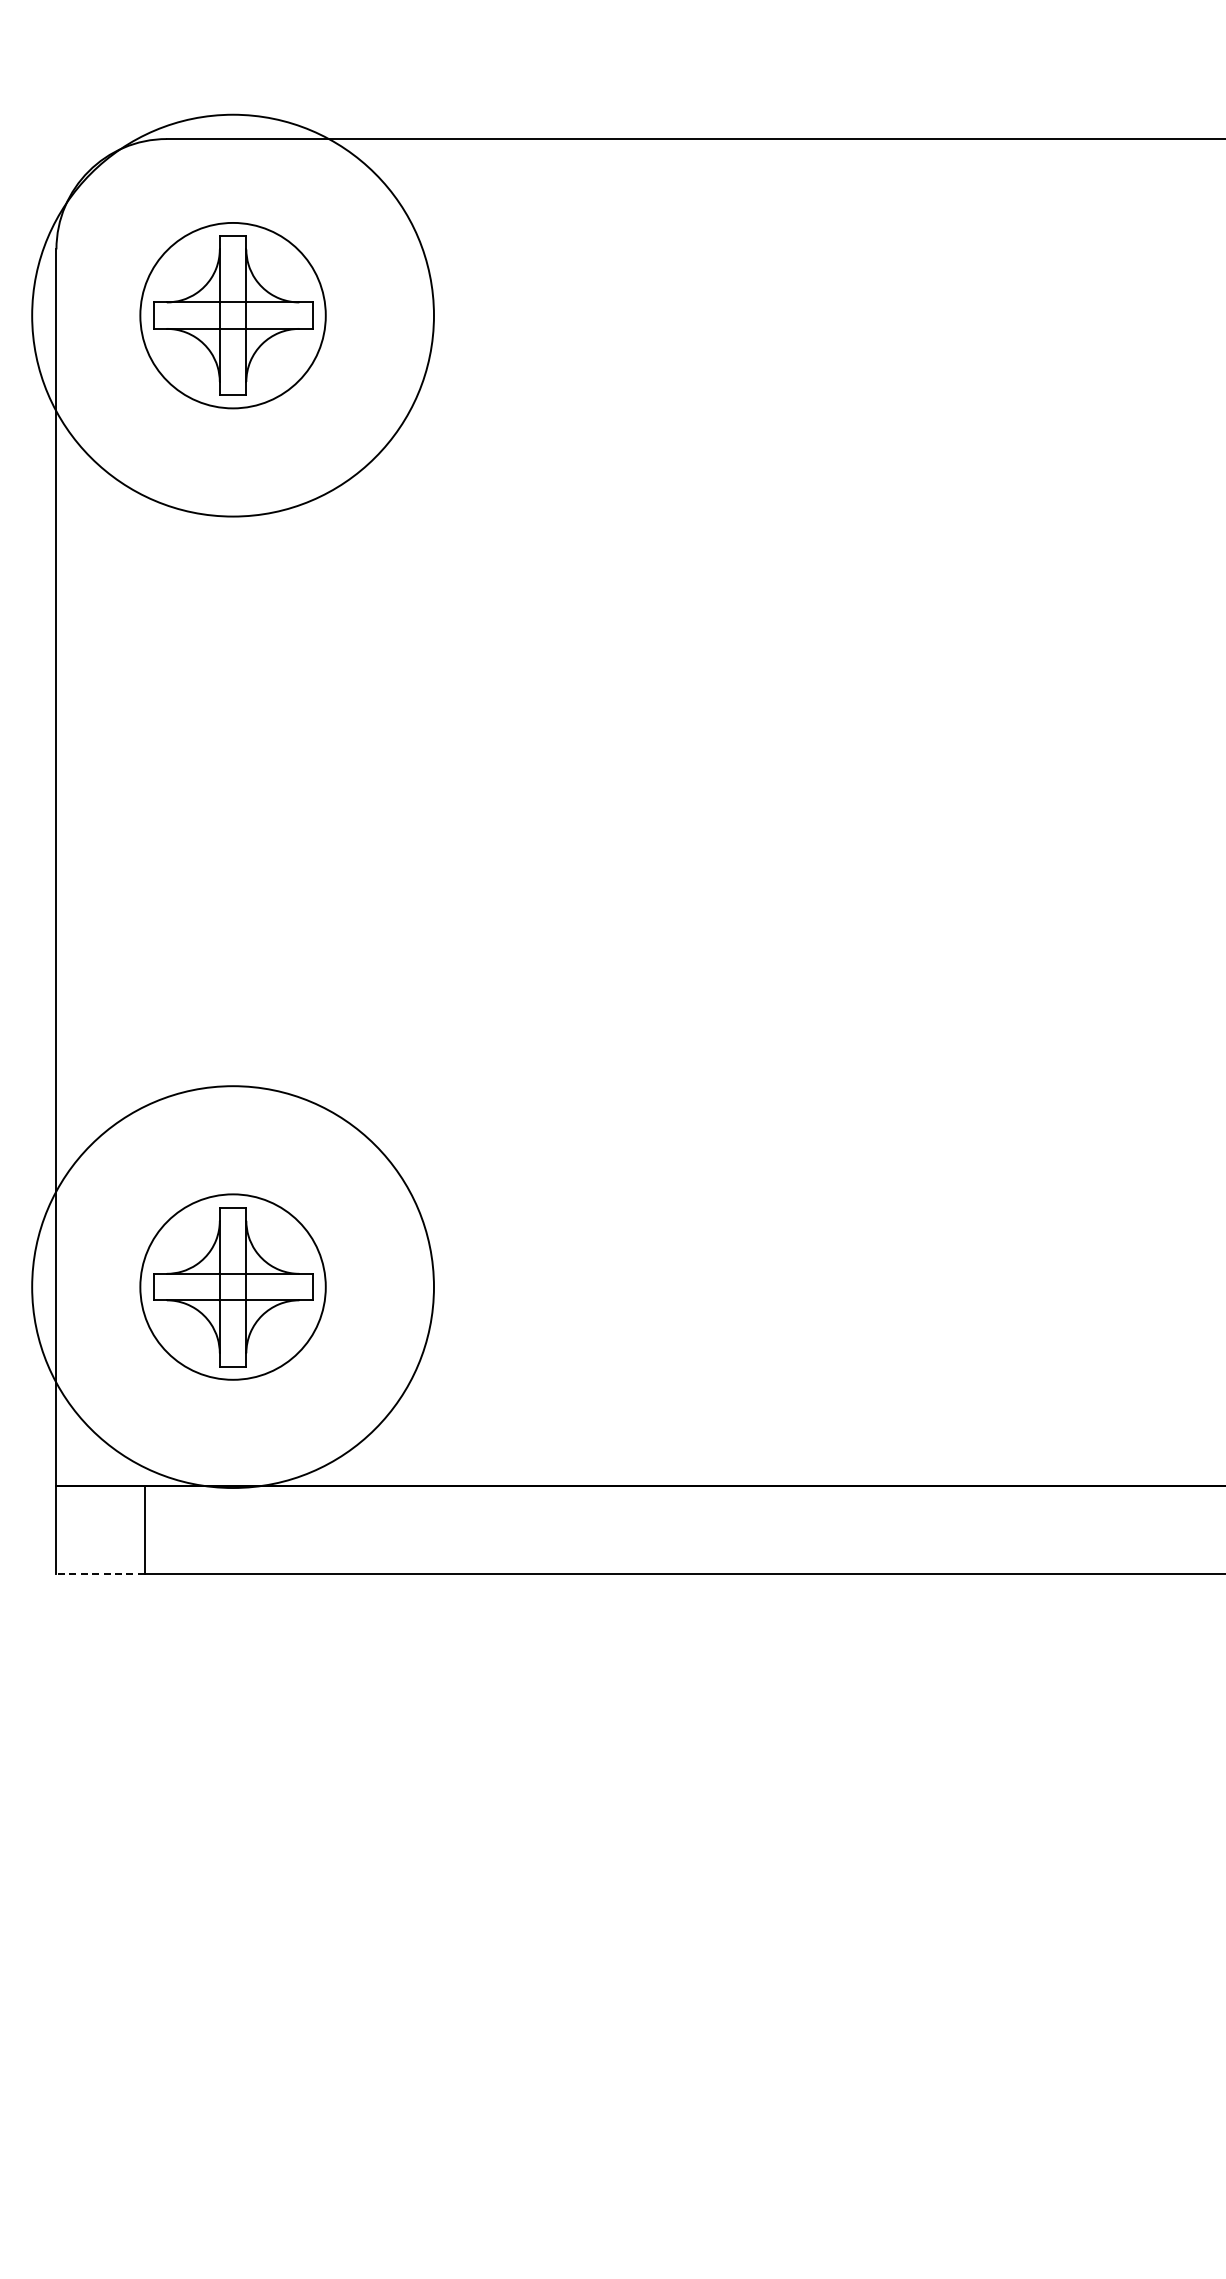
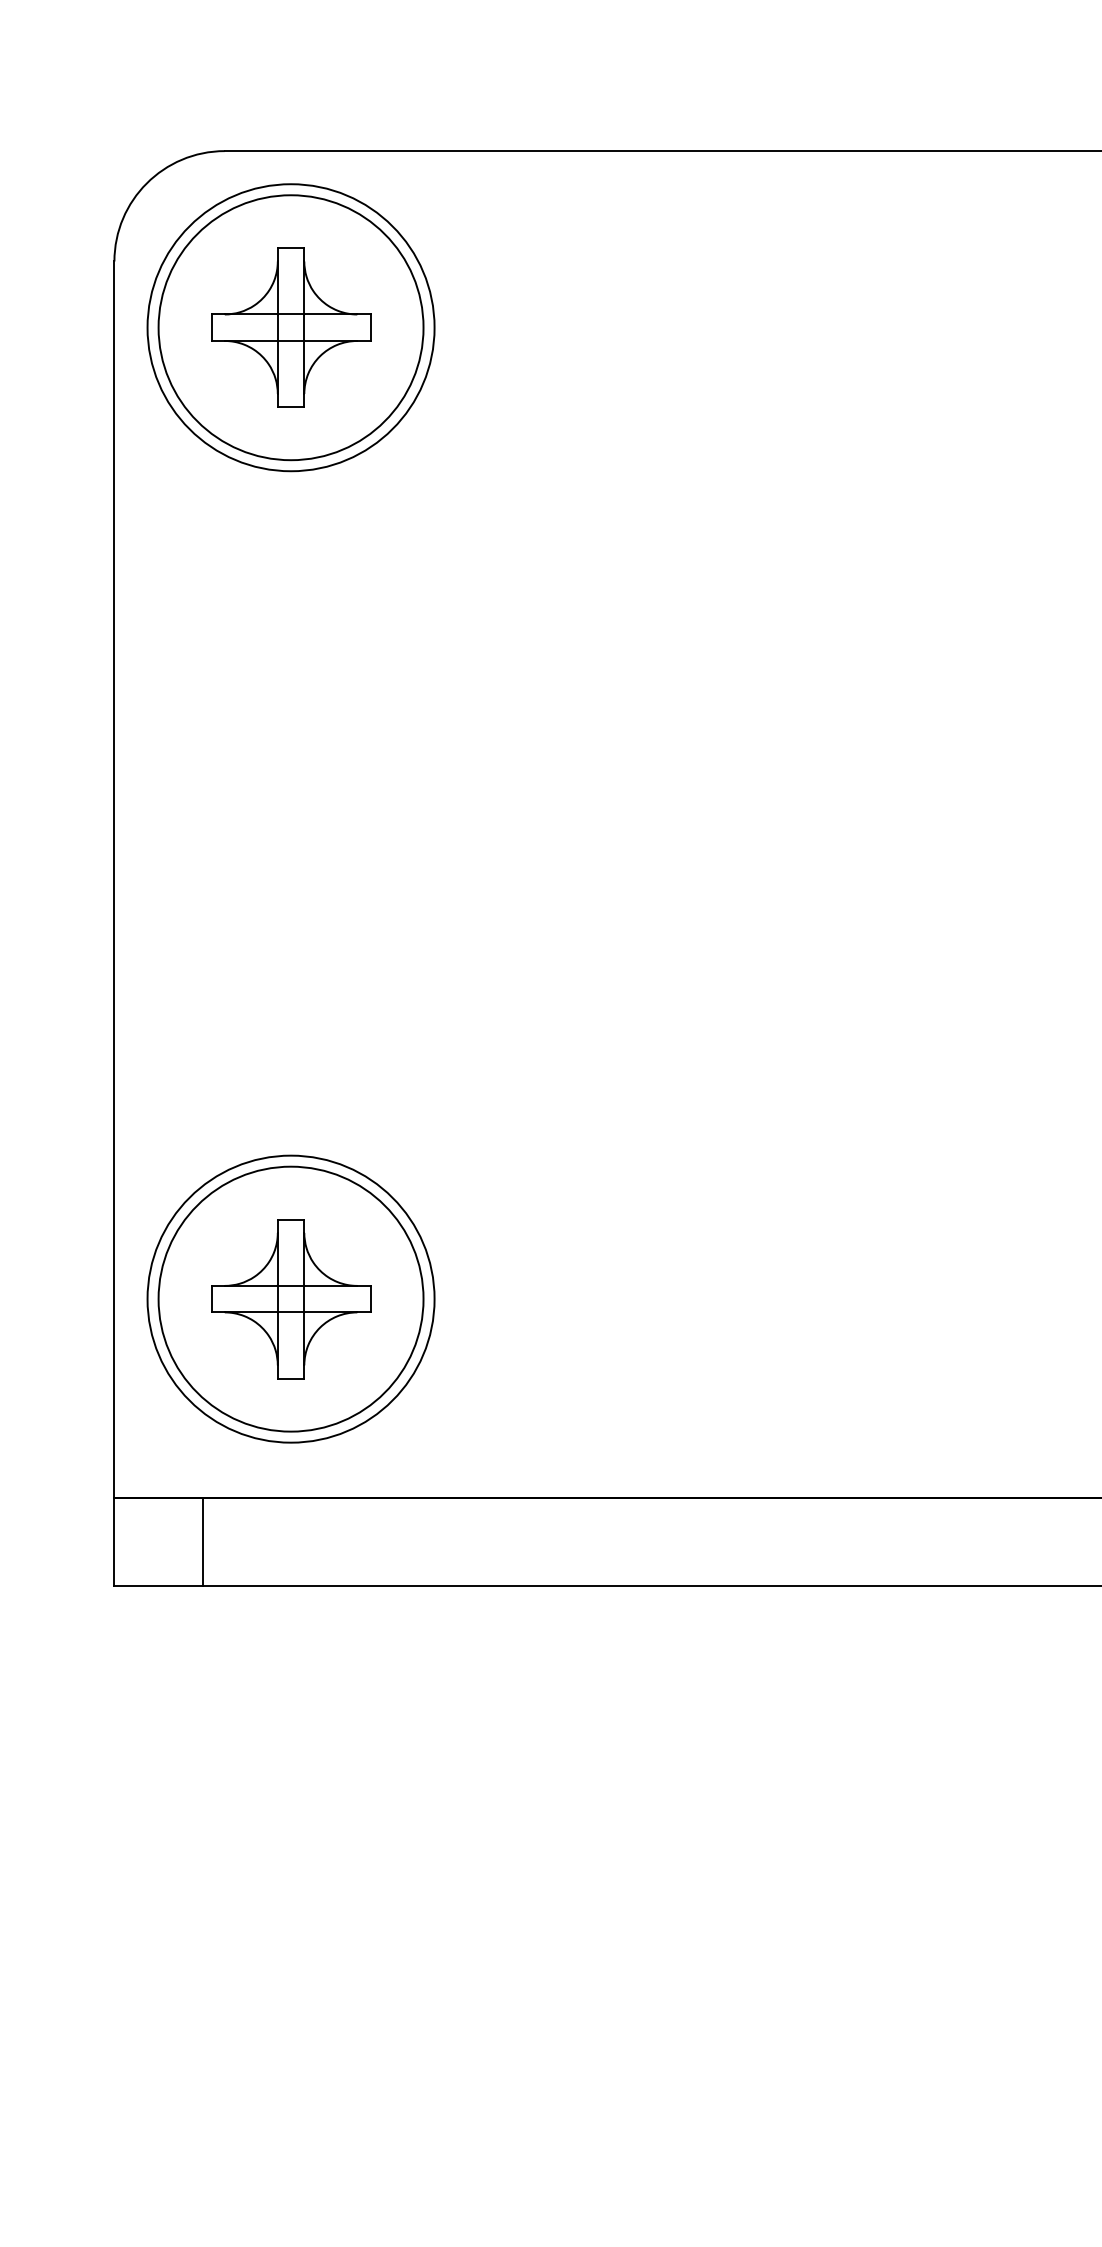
circle: (232, 315) -> (290, 327), size x0.71
circle: (232, 315) -> (290, 327), size x1.43
circle: (232, 1286) -> (290, 1298), size x0.71
circle: (232, 1286) -> (290, 1298), size x1.43
line: (100, 1574) -> (158, 1586), dashed -> solid

